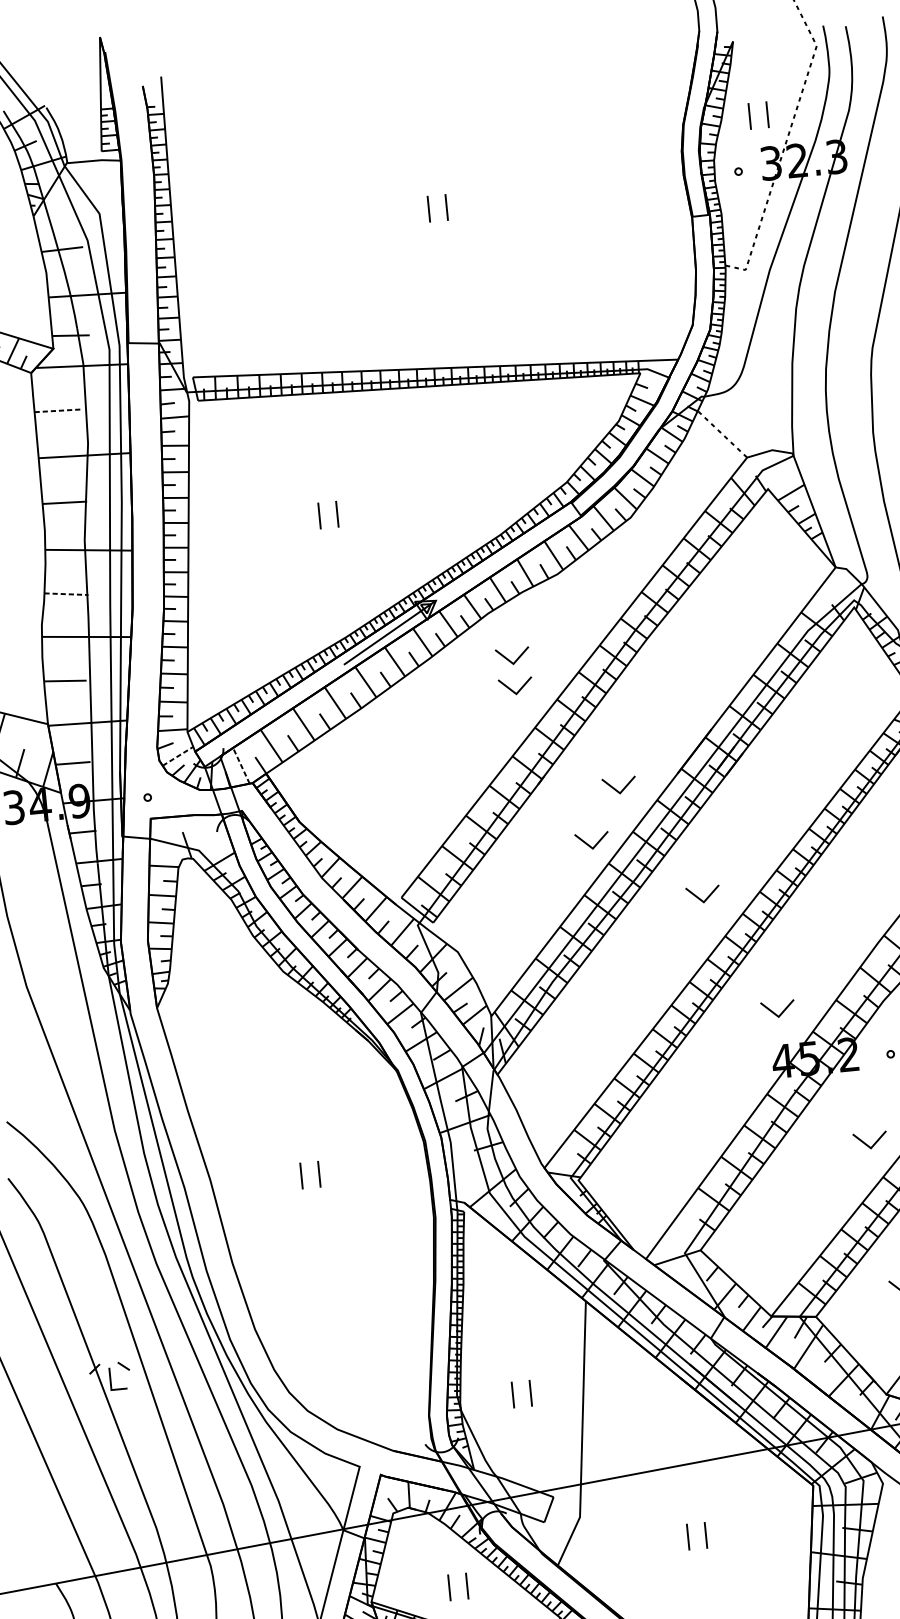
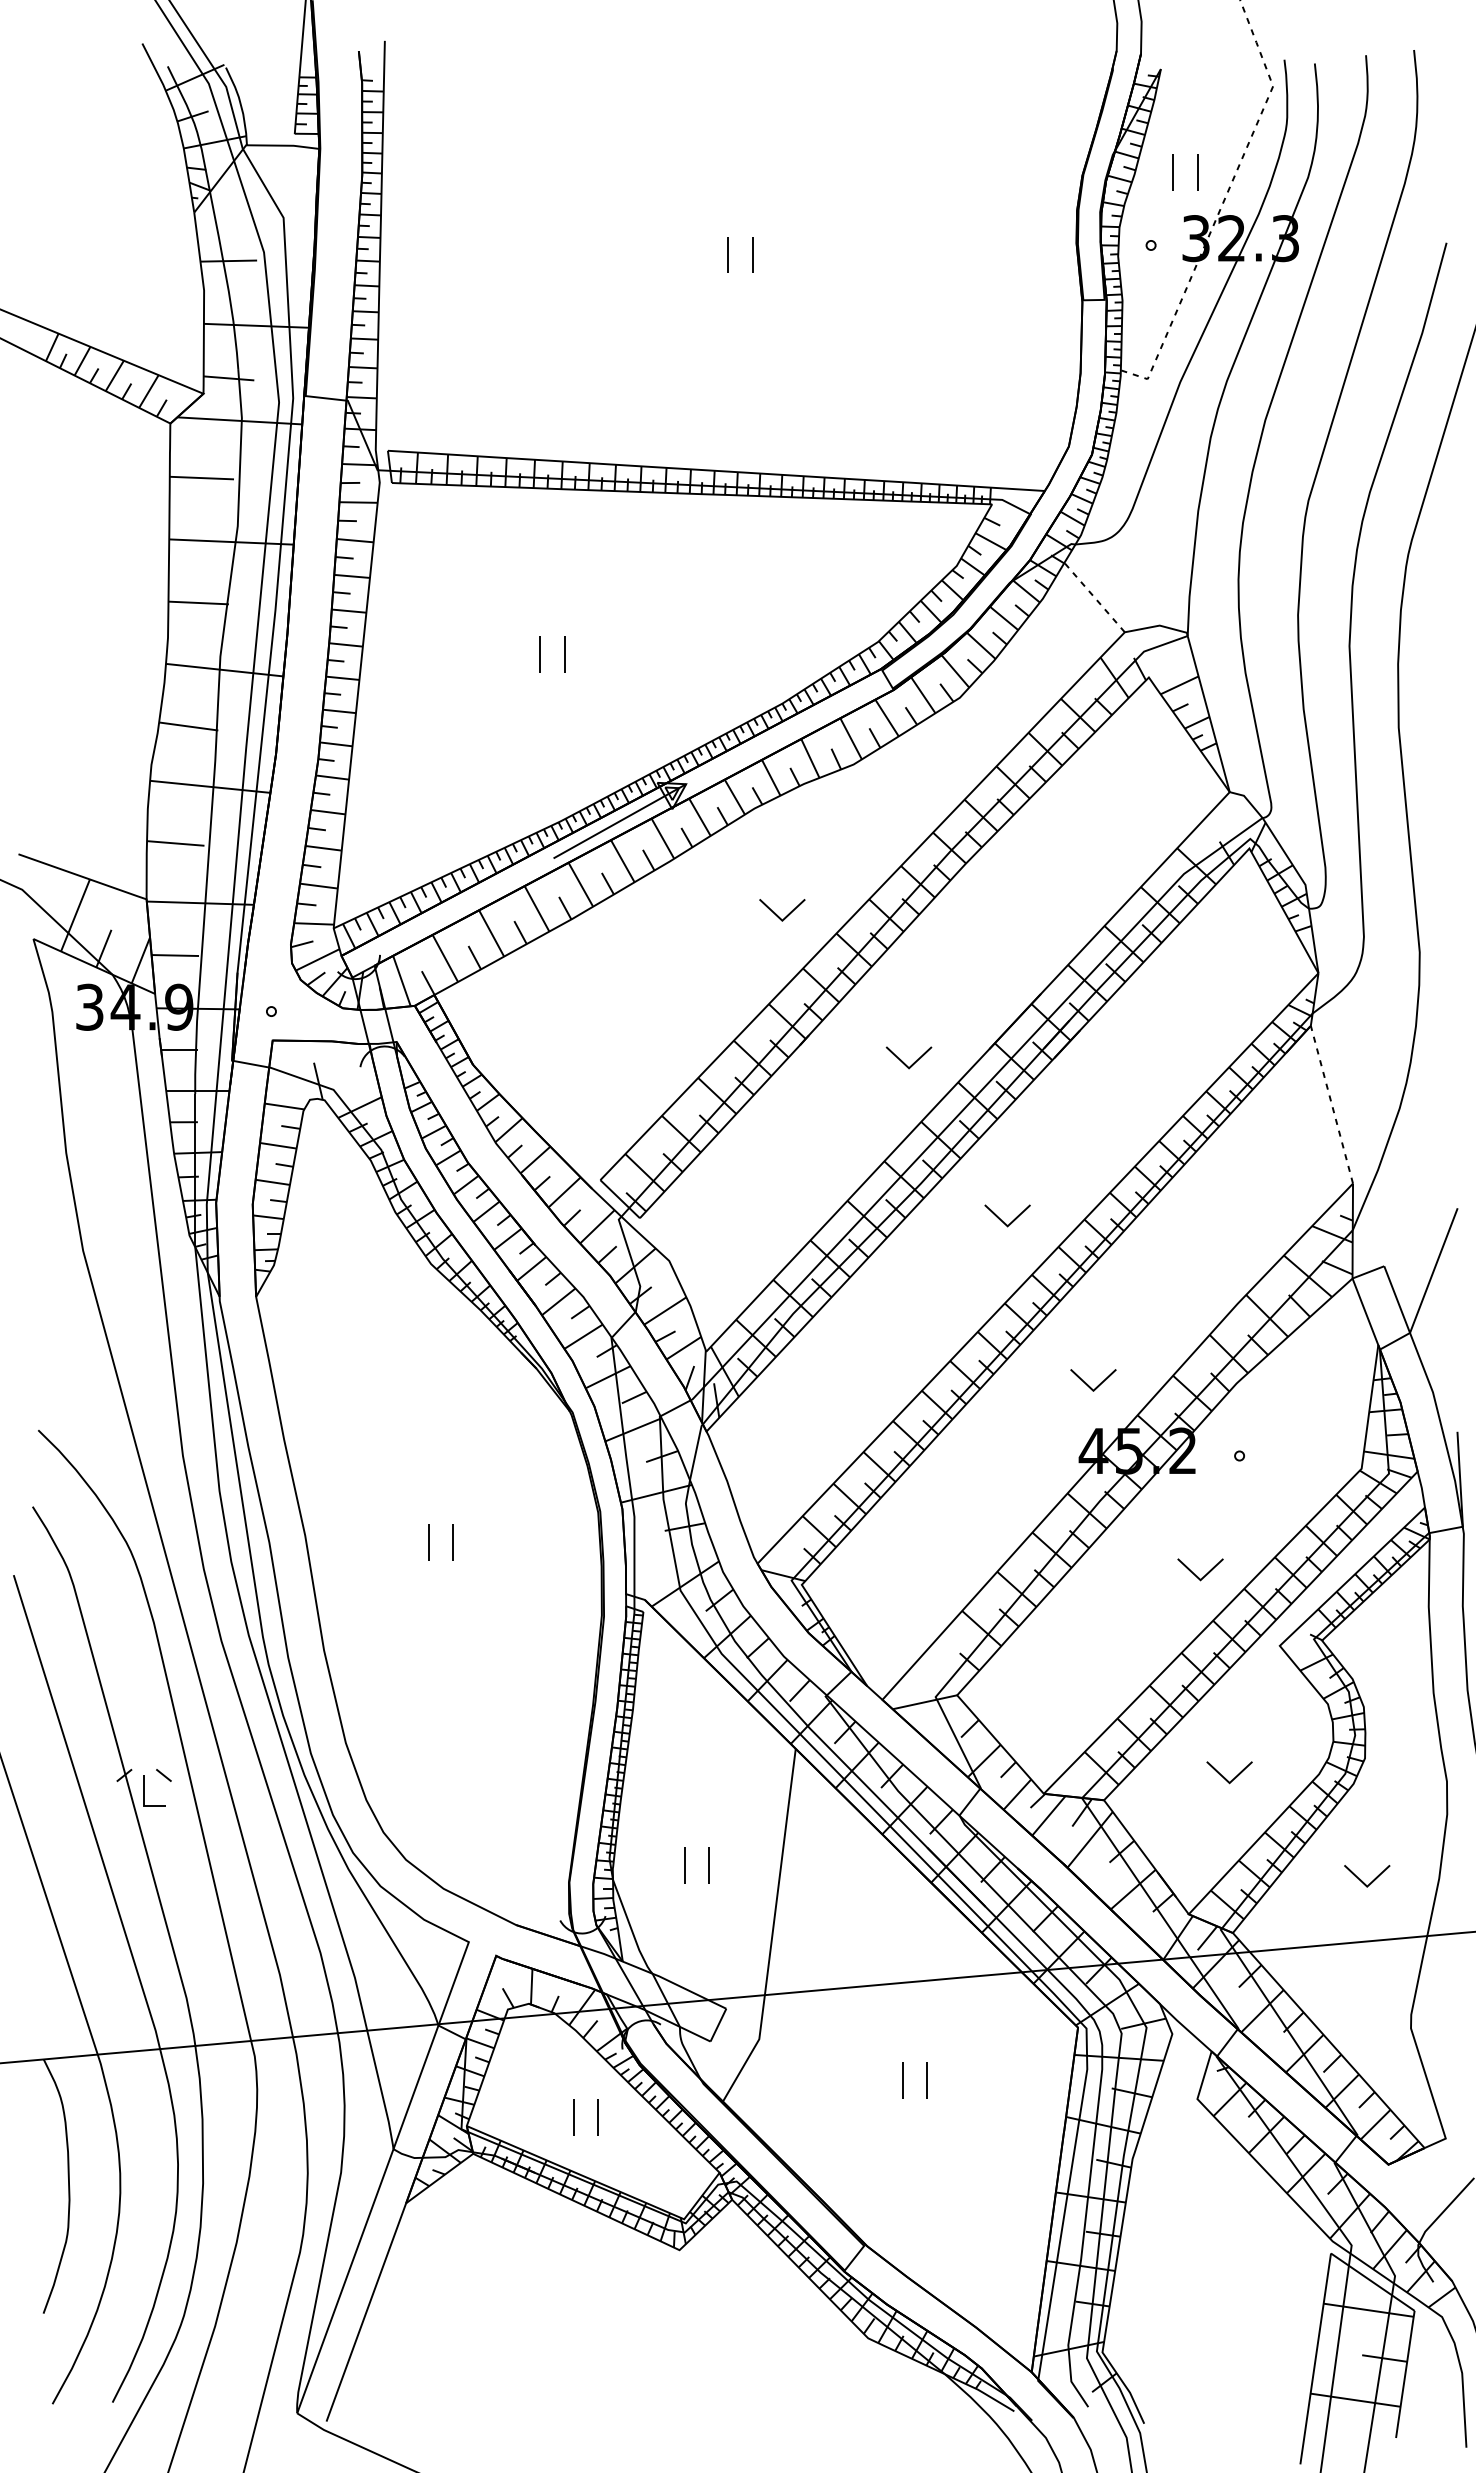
line: (58, 411) -> (202, 478), dashed -> solid
line: (66, 594) -> (188, 726), dashed -> solid
part: (509, 659) -> (777, 873), removed
line: (178, 755) -> (318, 959), dashed -> solid
line: (241, 766) -> (401, 981), dashed -> solid
part: (588, 844) -> (859, 1132), removed

